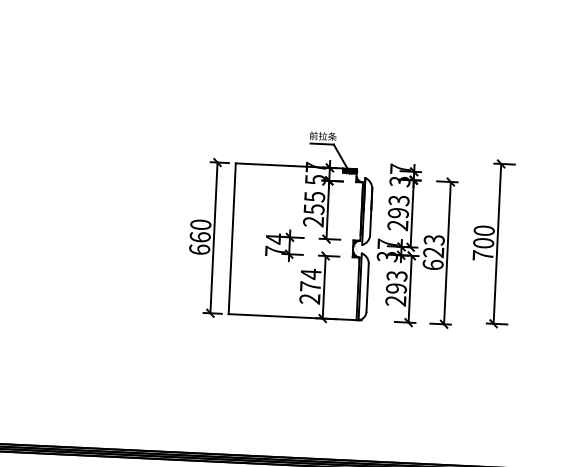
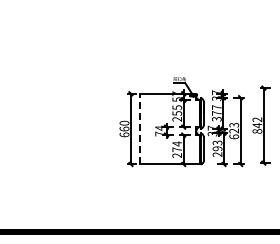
text: (397, 213) -> (216, 113), 293 -> 377
line: (232, 237) -> (139, 128), solid -> dashed
text: (483, 243) -> (257, 125), 700 -> 842

